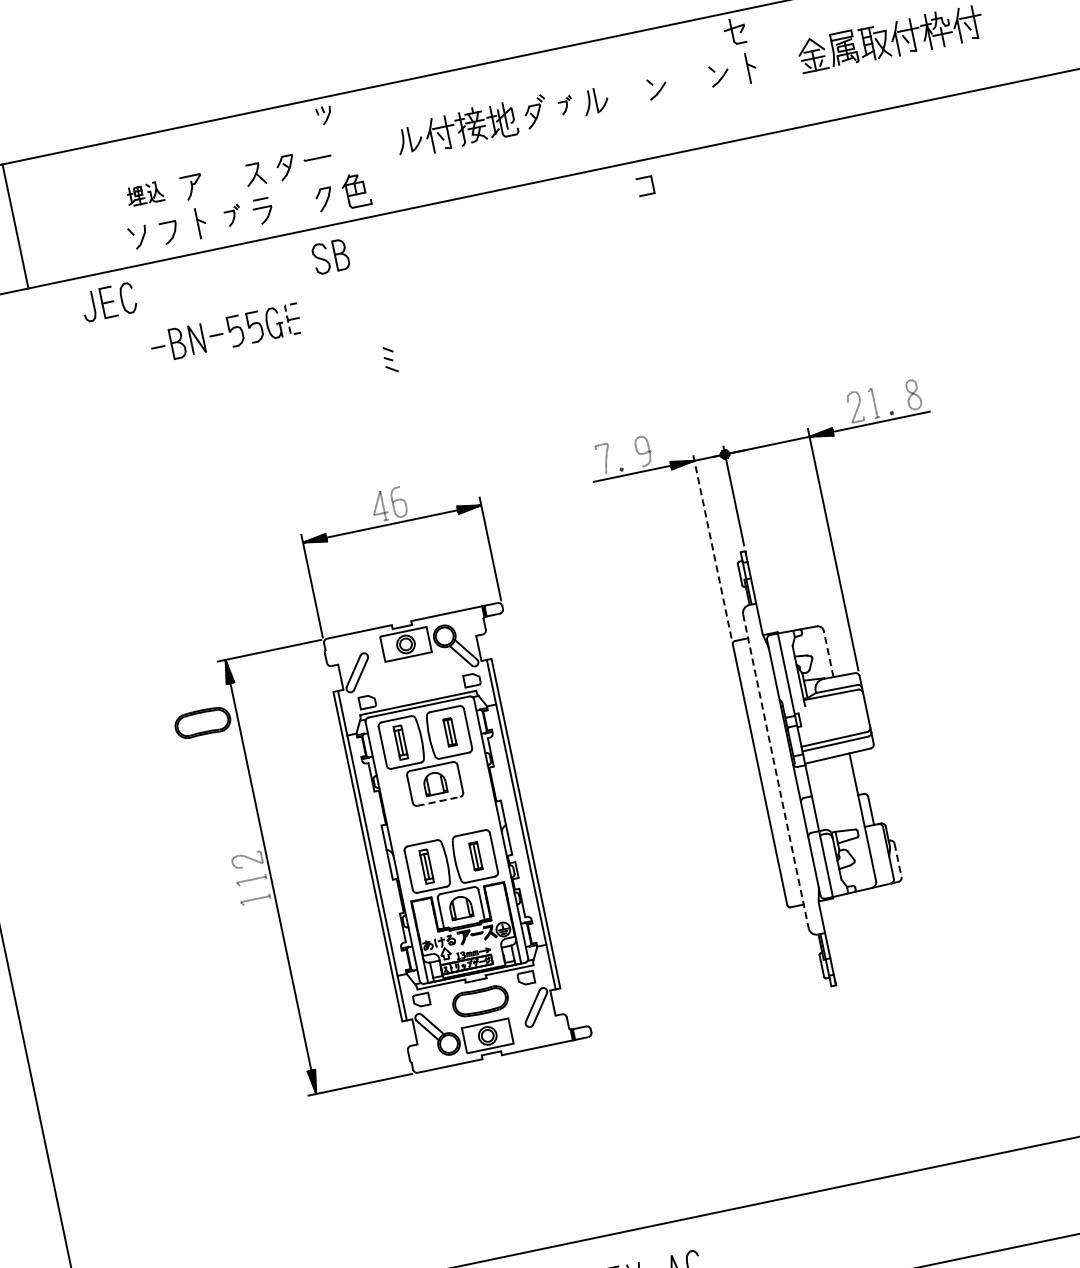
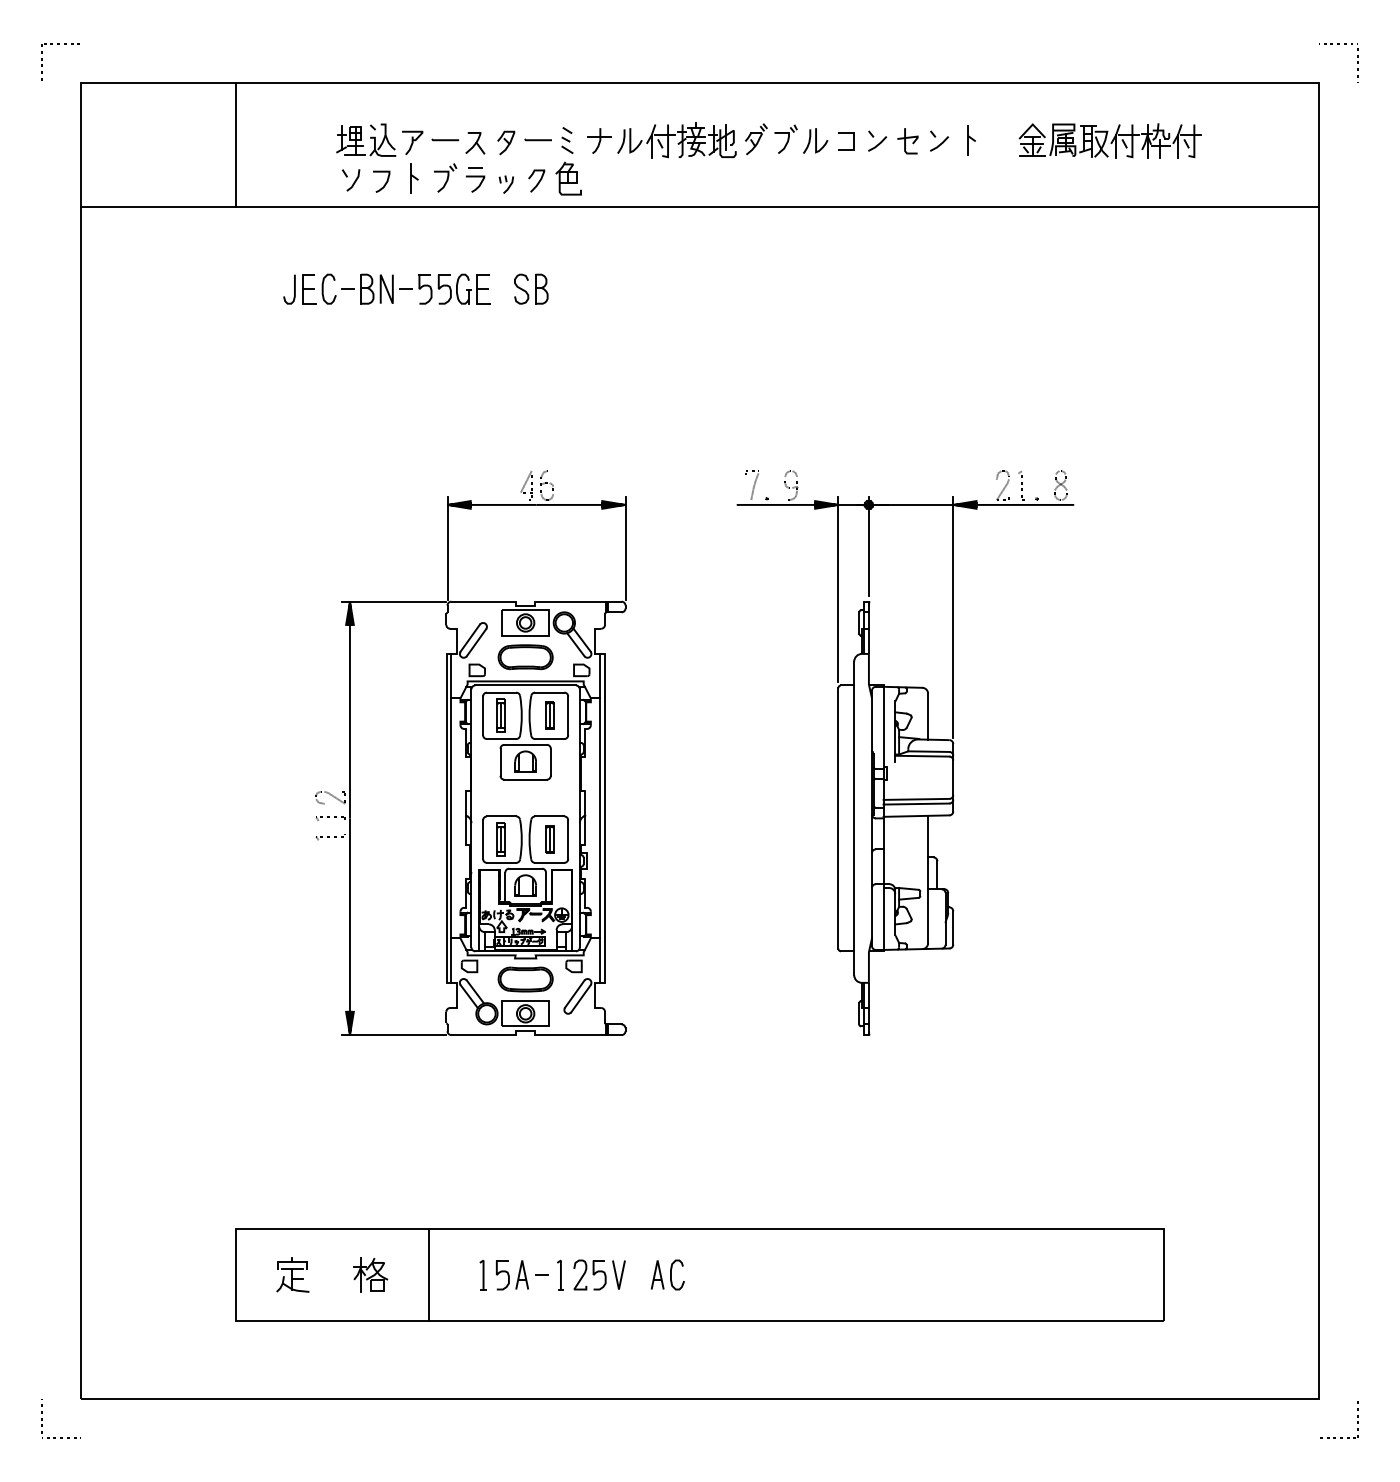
part: (734, 31) -> (907, 141), moved
part: (564, 104) -> (785, 138), size x1.67
part: (323, 115) -> (505, 184), moved
part: (378, 145) -> (599, 140), added
line: (223, 177) -> (444, 139), added
line: (652, 184) -> (853, 141), moved
part: (145, 193) -> (366, 139), size x1.67
part: (232, 215) -> (445, 177), size x1.43
part: (330, 256) -> (531, 288), moved
part: (108, 301) -> (309, 288), moved
line: (288, 321) -> (477, 290), dashed -> solid
part: (390, 359) -> (567, 140), moved
line: (712, 545) -> (838, 589), dashed -> solid
line: (829, 653) -> (928, 716), dashed -> solid
part: (202, 723) -> (525, 657), moved
line: (776, 771) -> (854, 818), dashed -> solid
line: (439, 801) -> (526, 779), dashed -> solid
line: (898, 859) -> (953, 927), dashed -> solid

